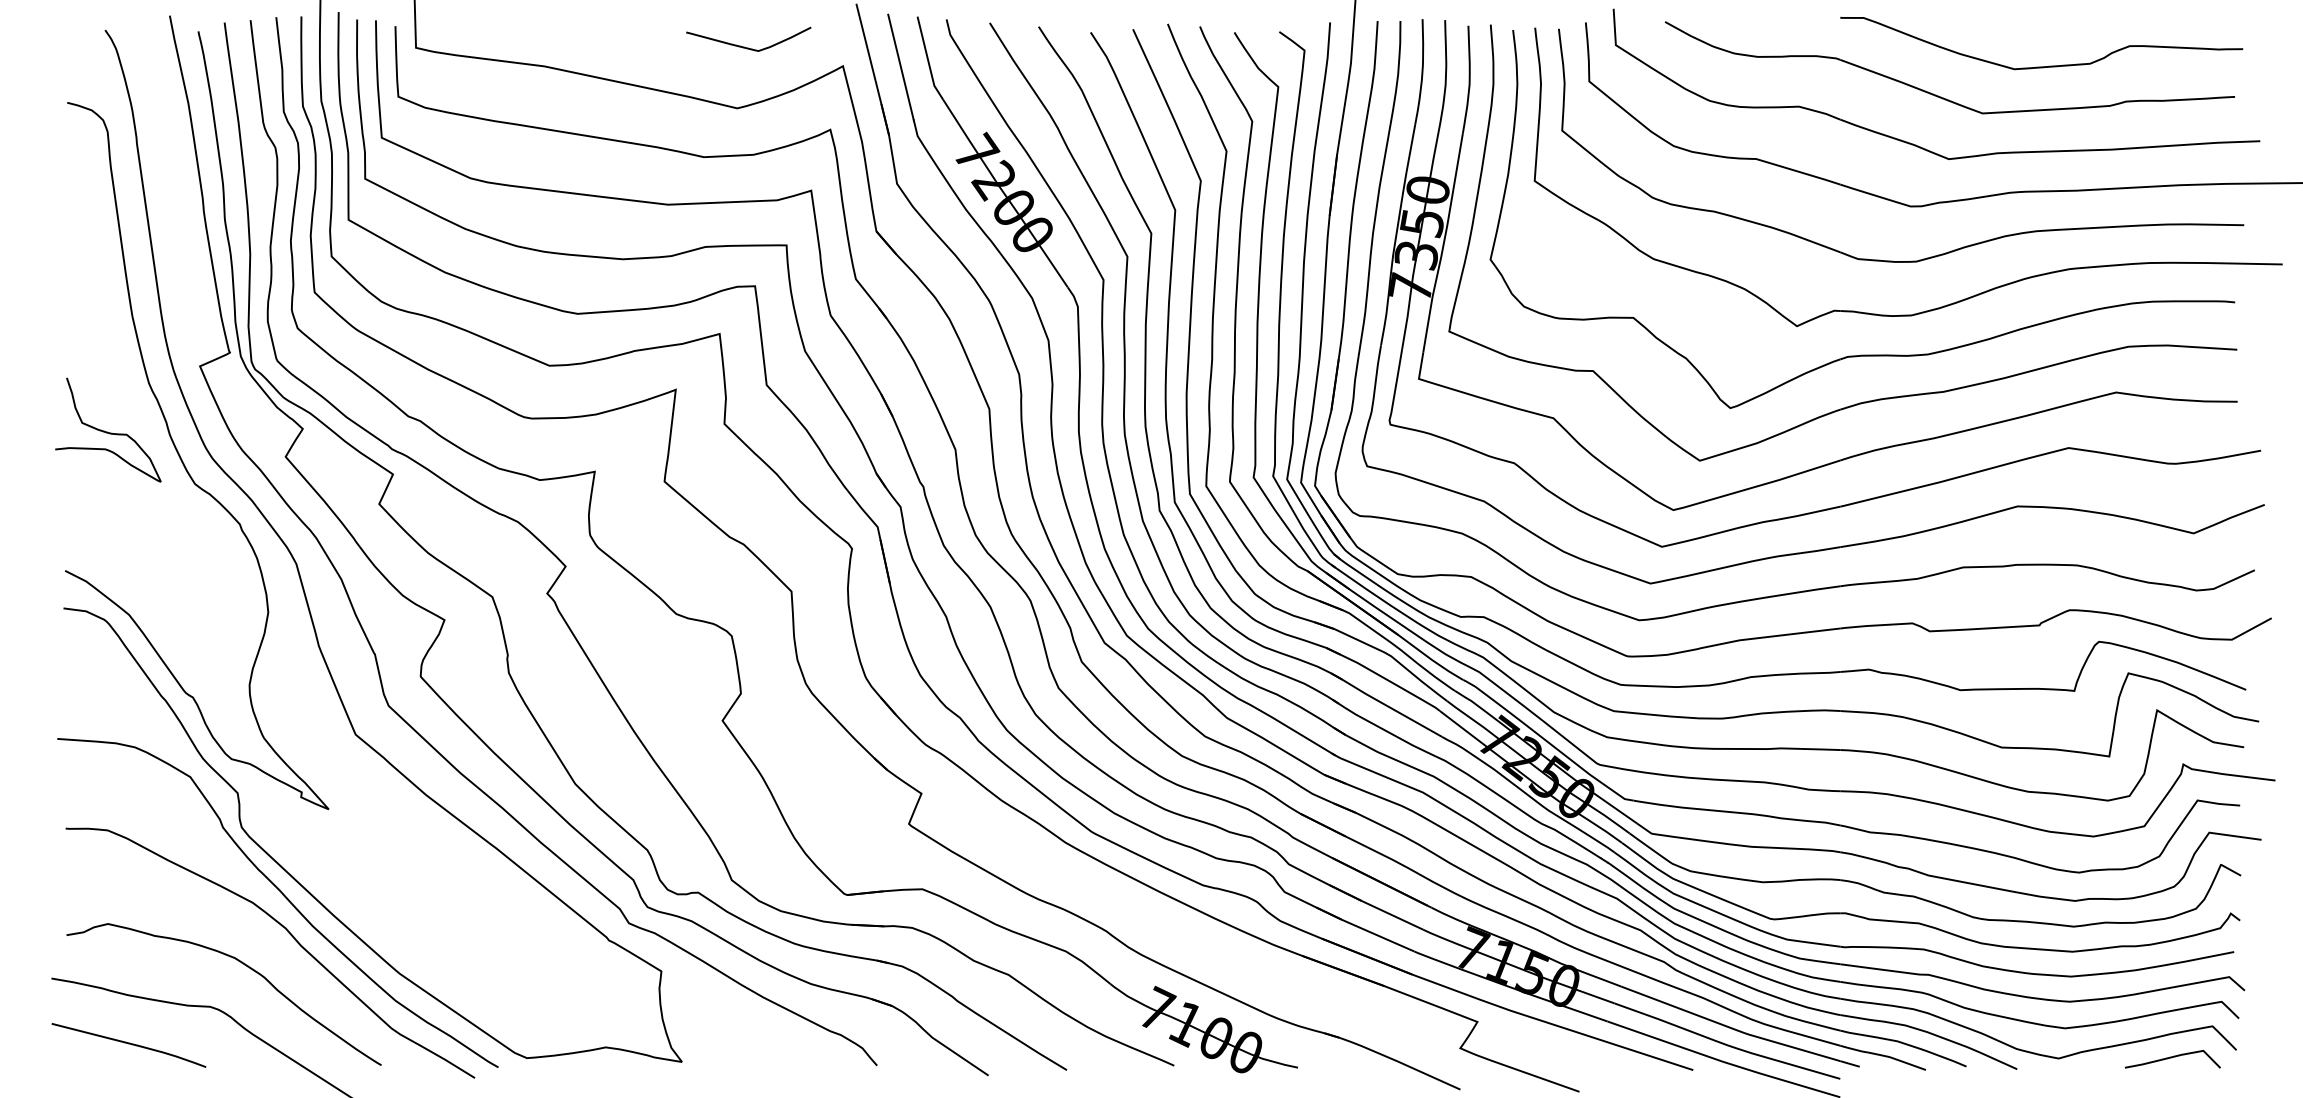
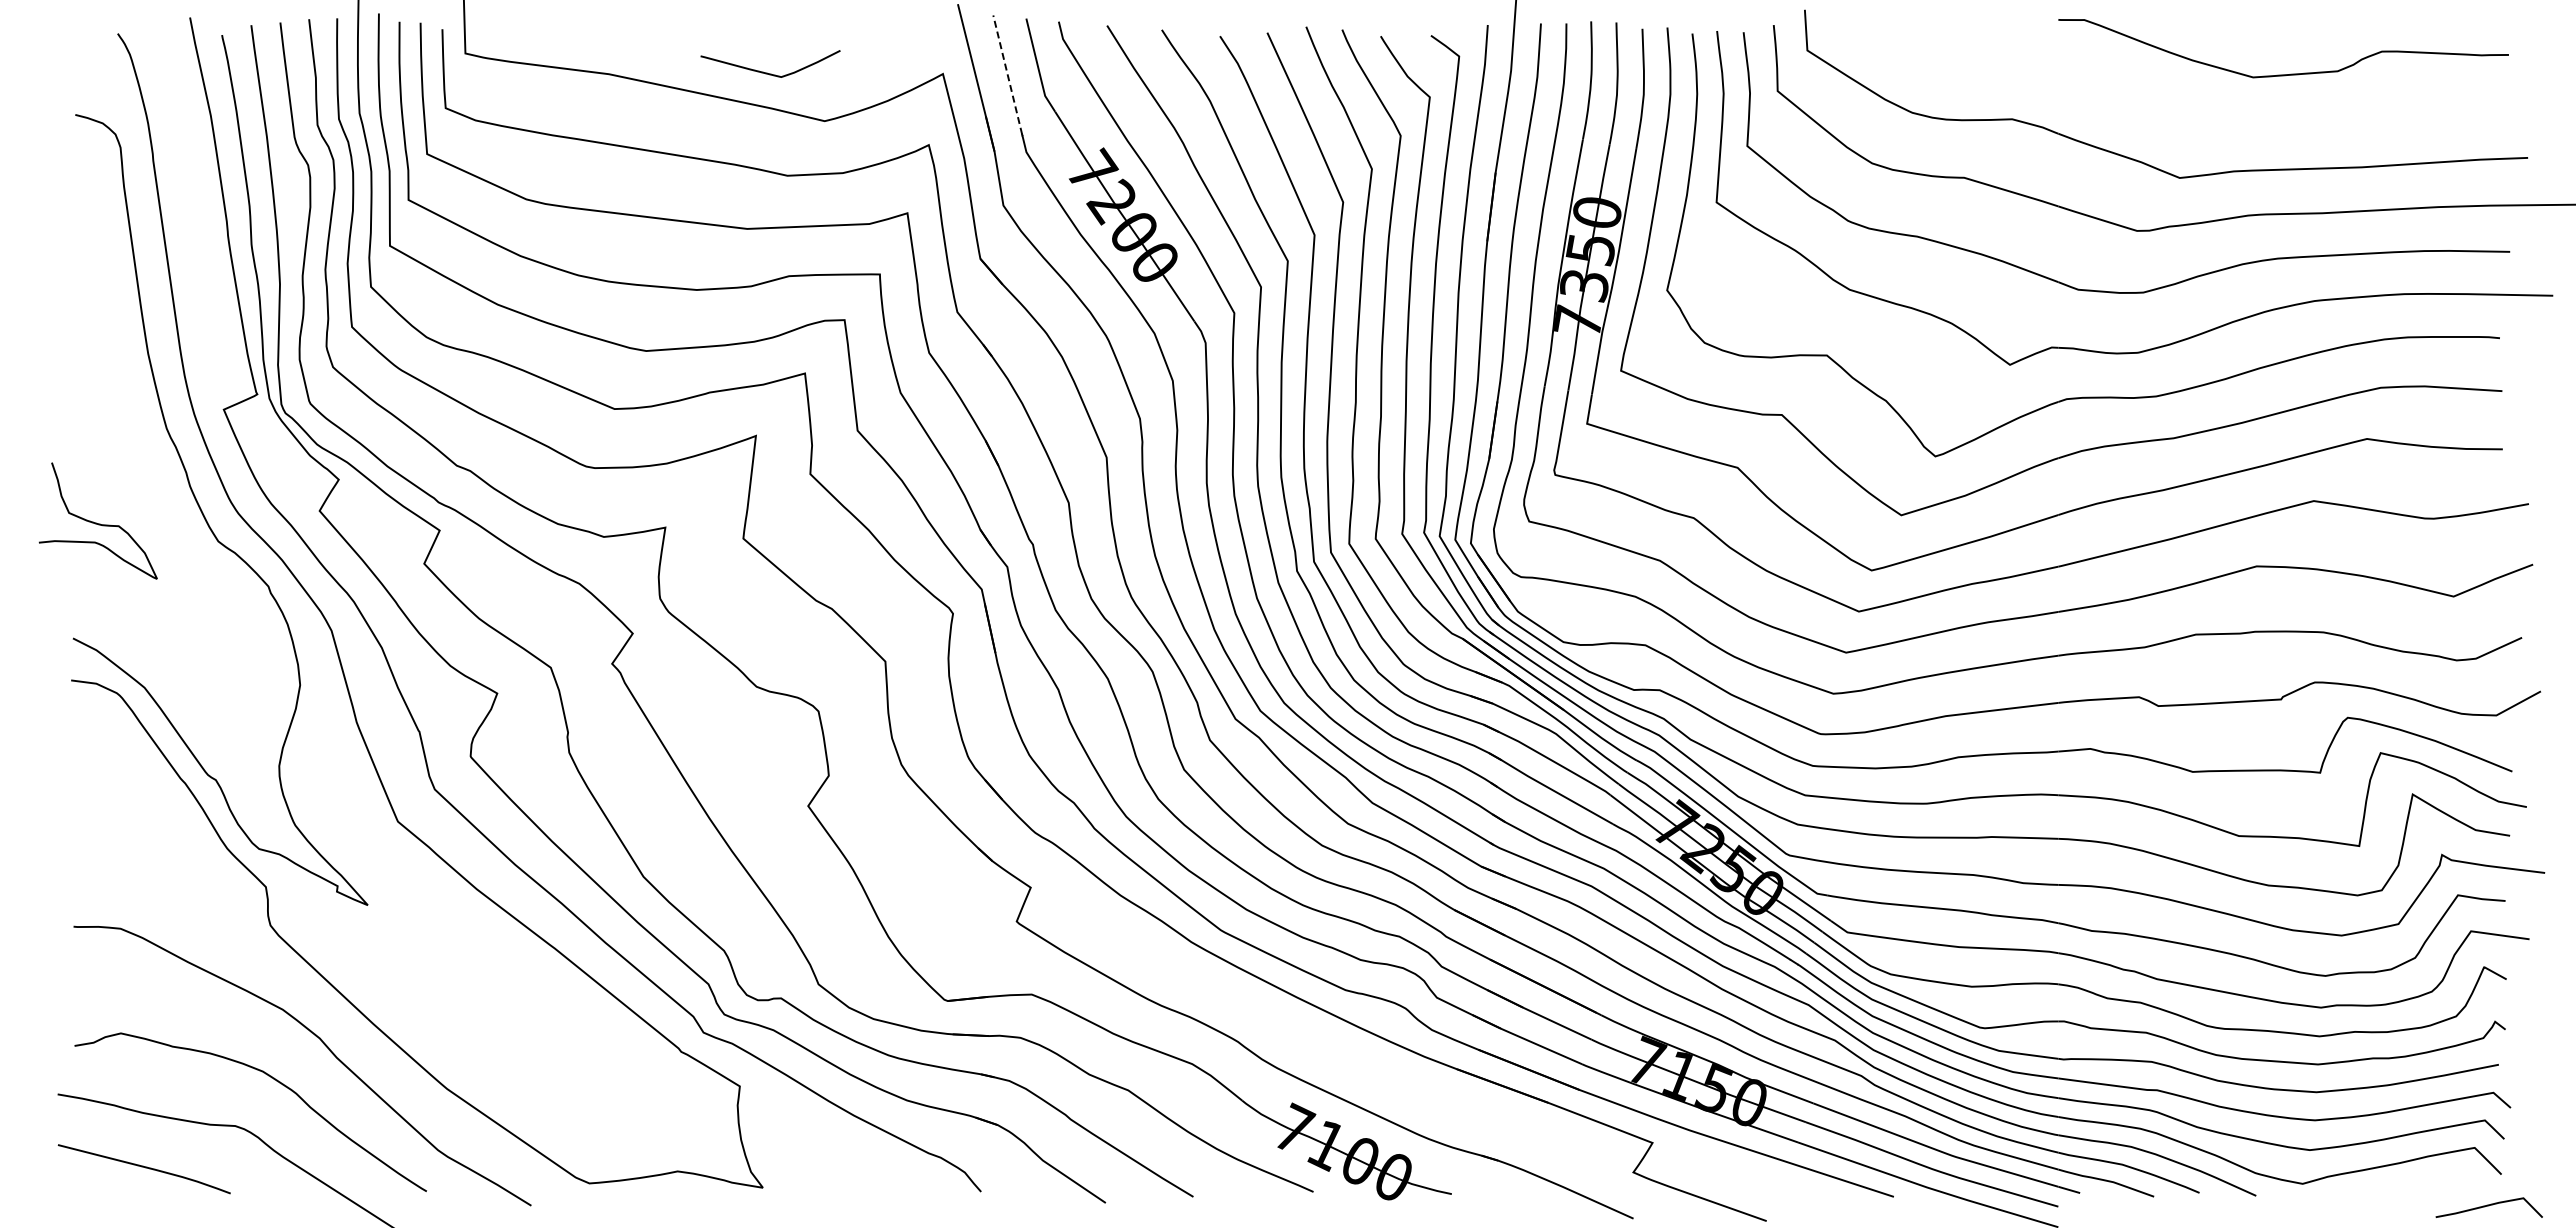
curve: (746, 46) -> (767, 72), moved
line: (900, 66) -> (1007, 74), solid -> dashed
part: (1937, 95) -> (2167, 106), removed
curve: (106, 431) -> (96, 522), moved
curve: (283, 896) -> (317, 1002), removed
curve: (2172, 1058) -> (2488, 1206), moved

